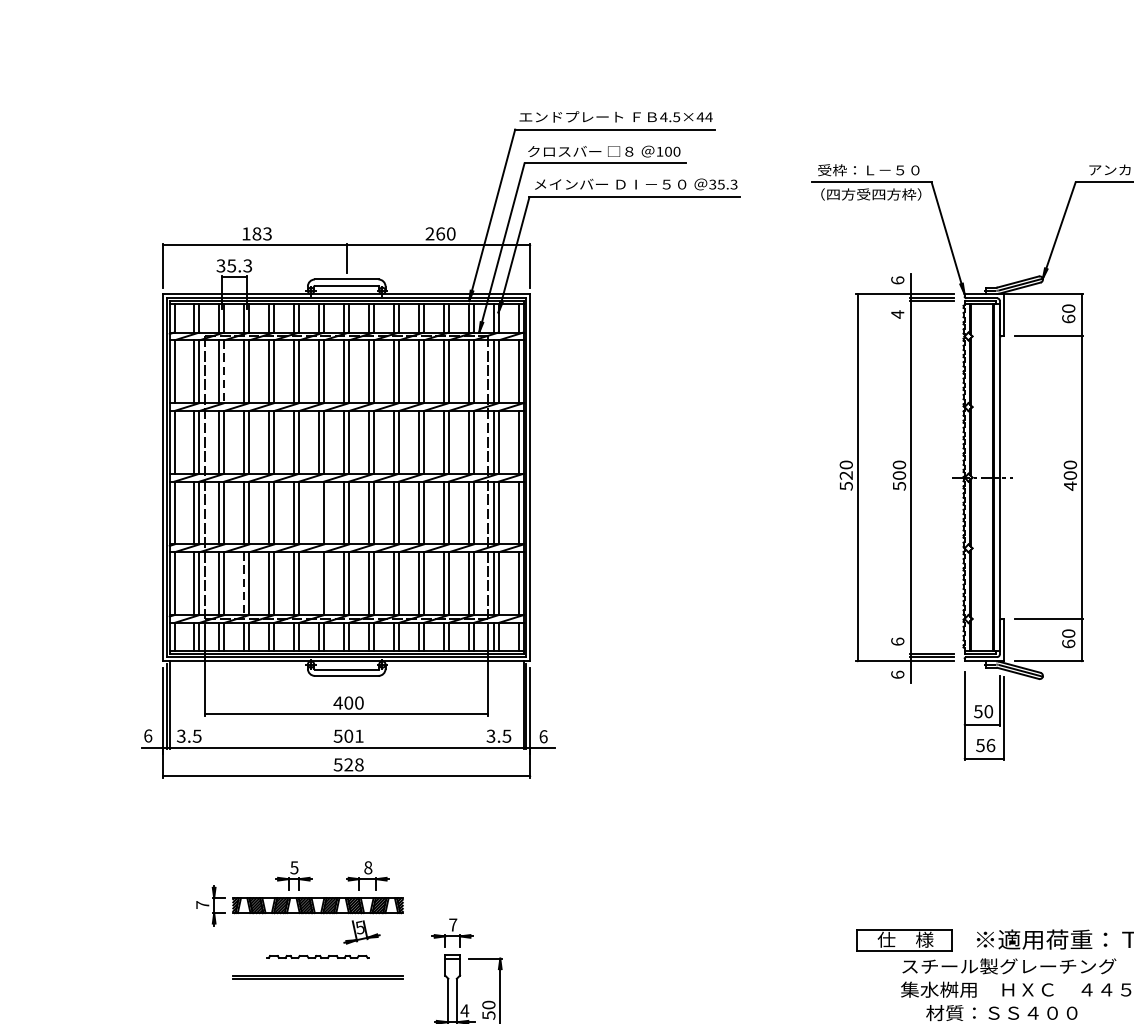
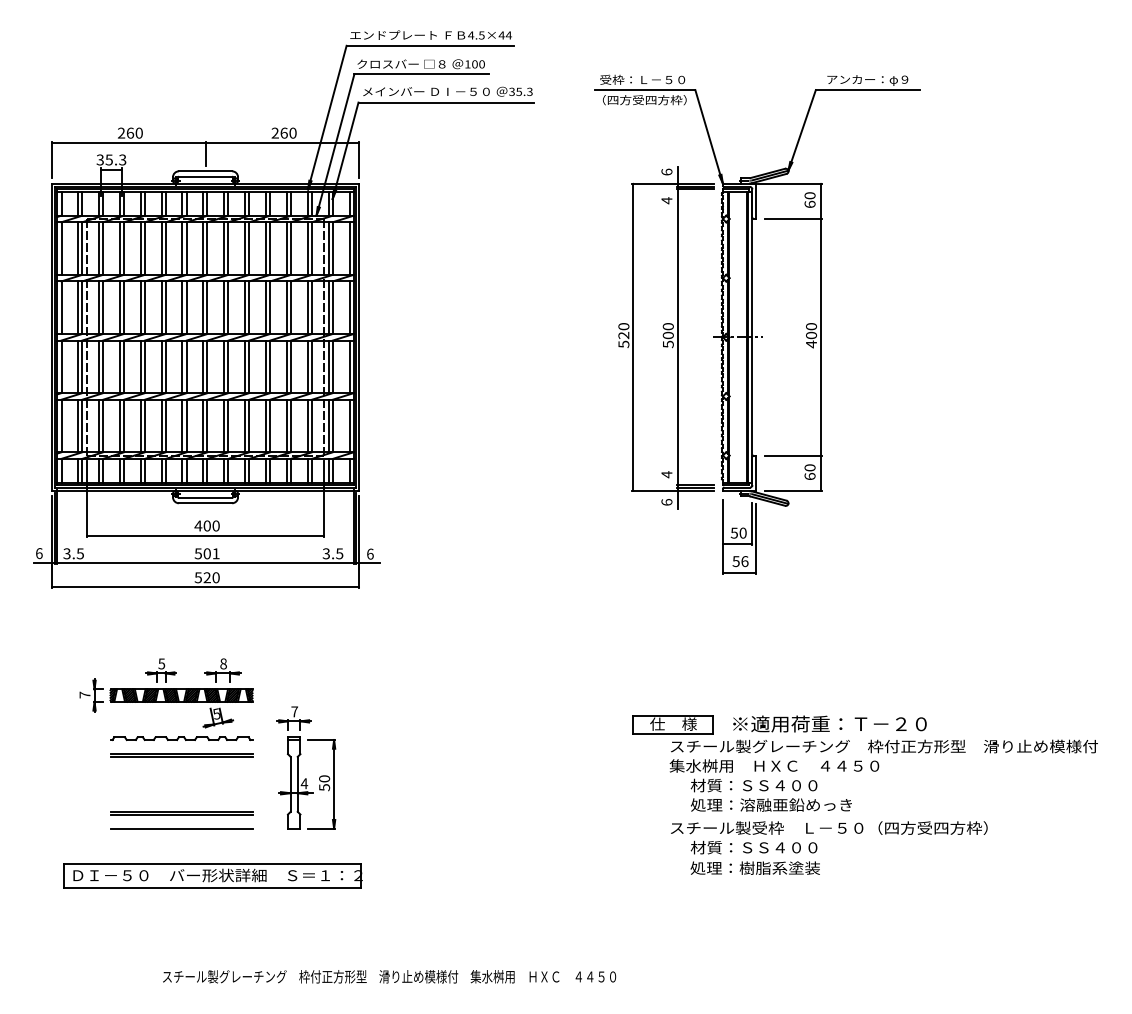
text: (255, 233) -> (129, 132), 183 -> 260
line: (224, 372) -> (103, 249), dashed -> solid
line: (319, 512) -> (182, 366), added
line: (319, 583) -> (182, 425), added
line: (243, 584) -> (119, 426), dashed -> solid
text: (897, 641) -> (666, 474), 6 -> 4
text: (358, 764) -> (215, 577), 528 -> 520
part: (318, 956) -> (181, 738), size x1.67

